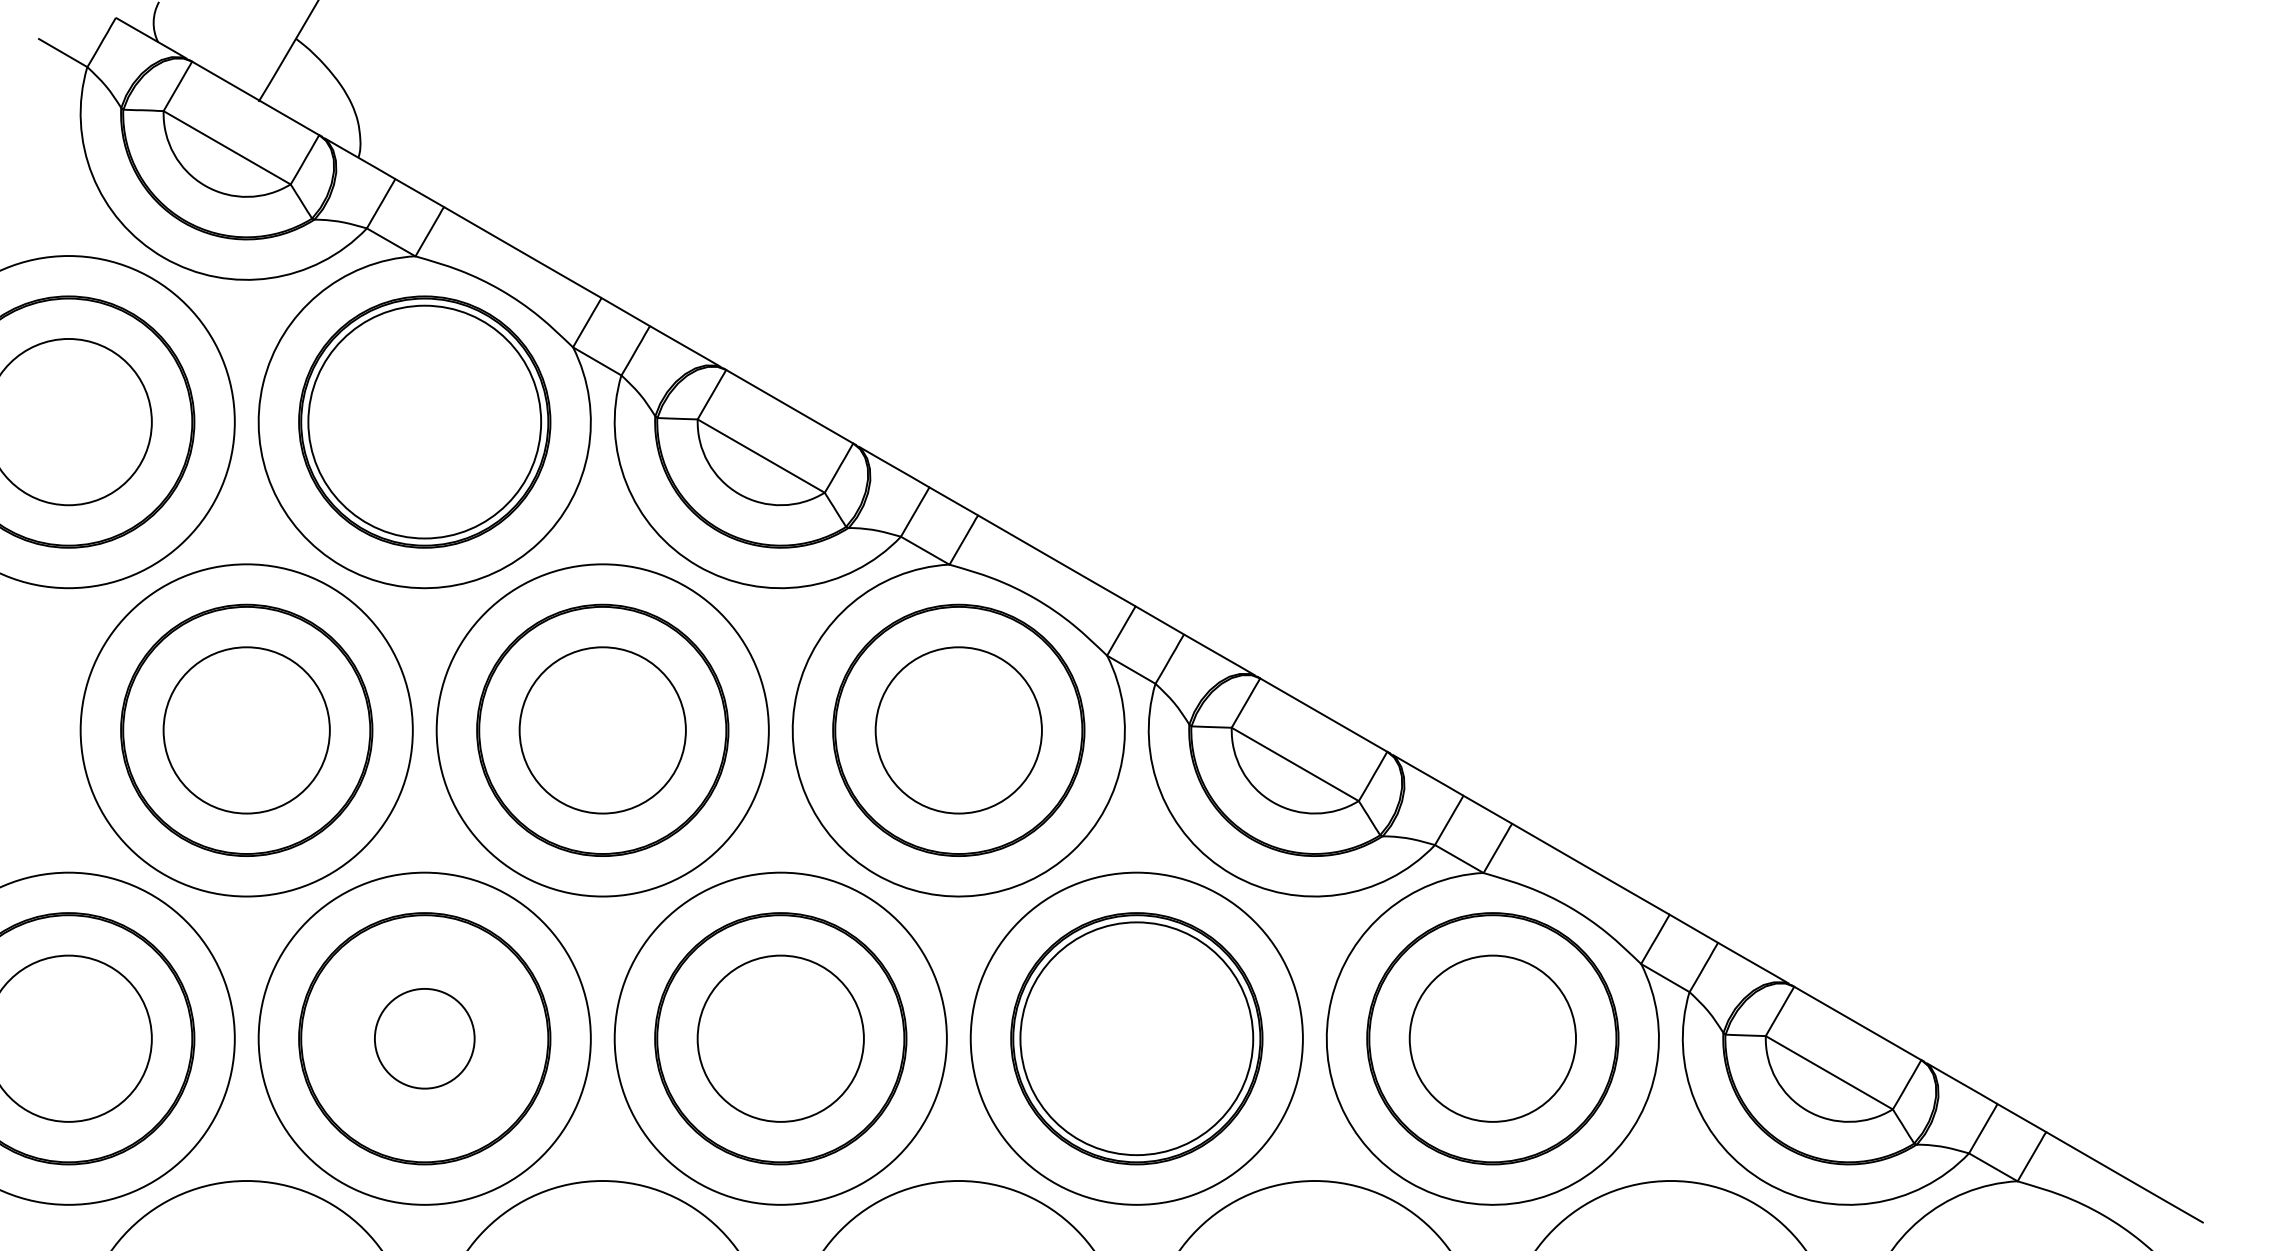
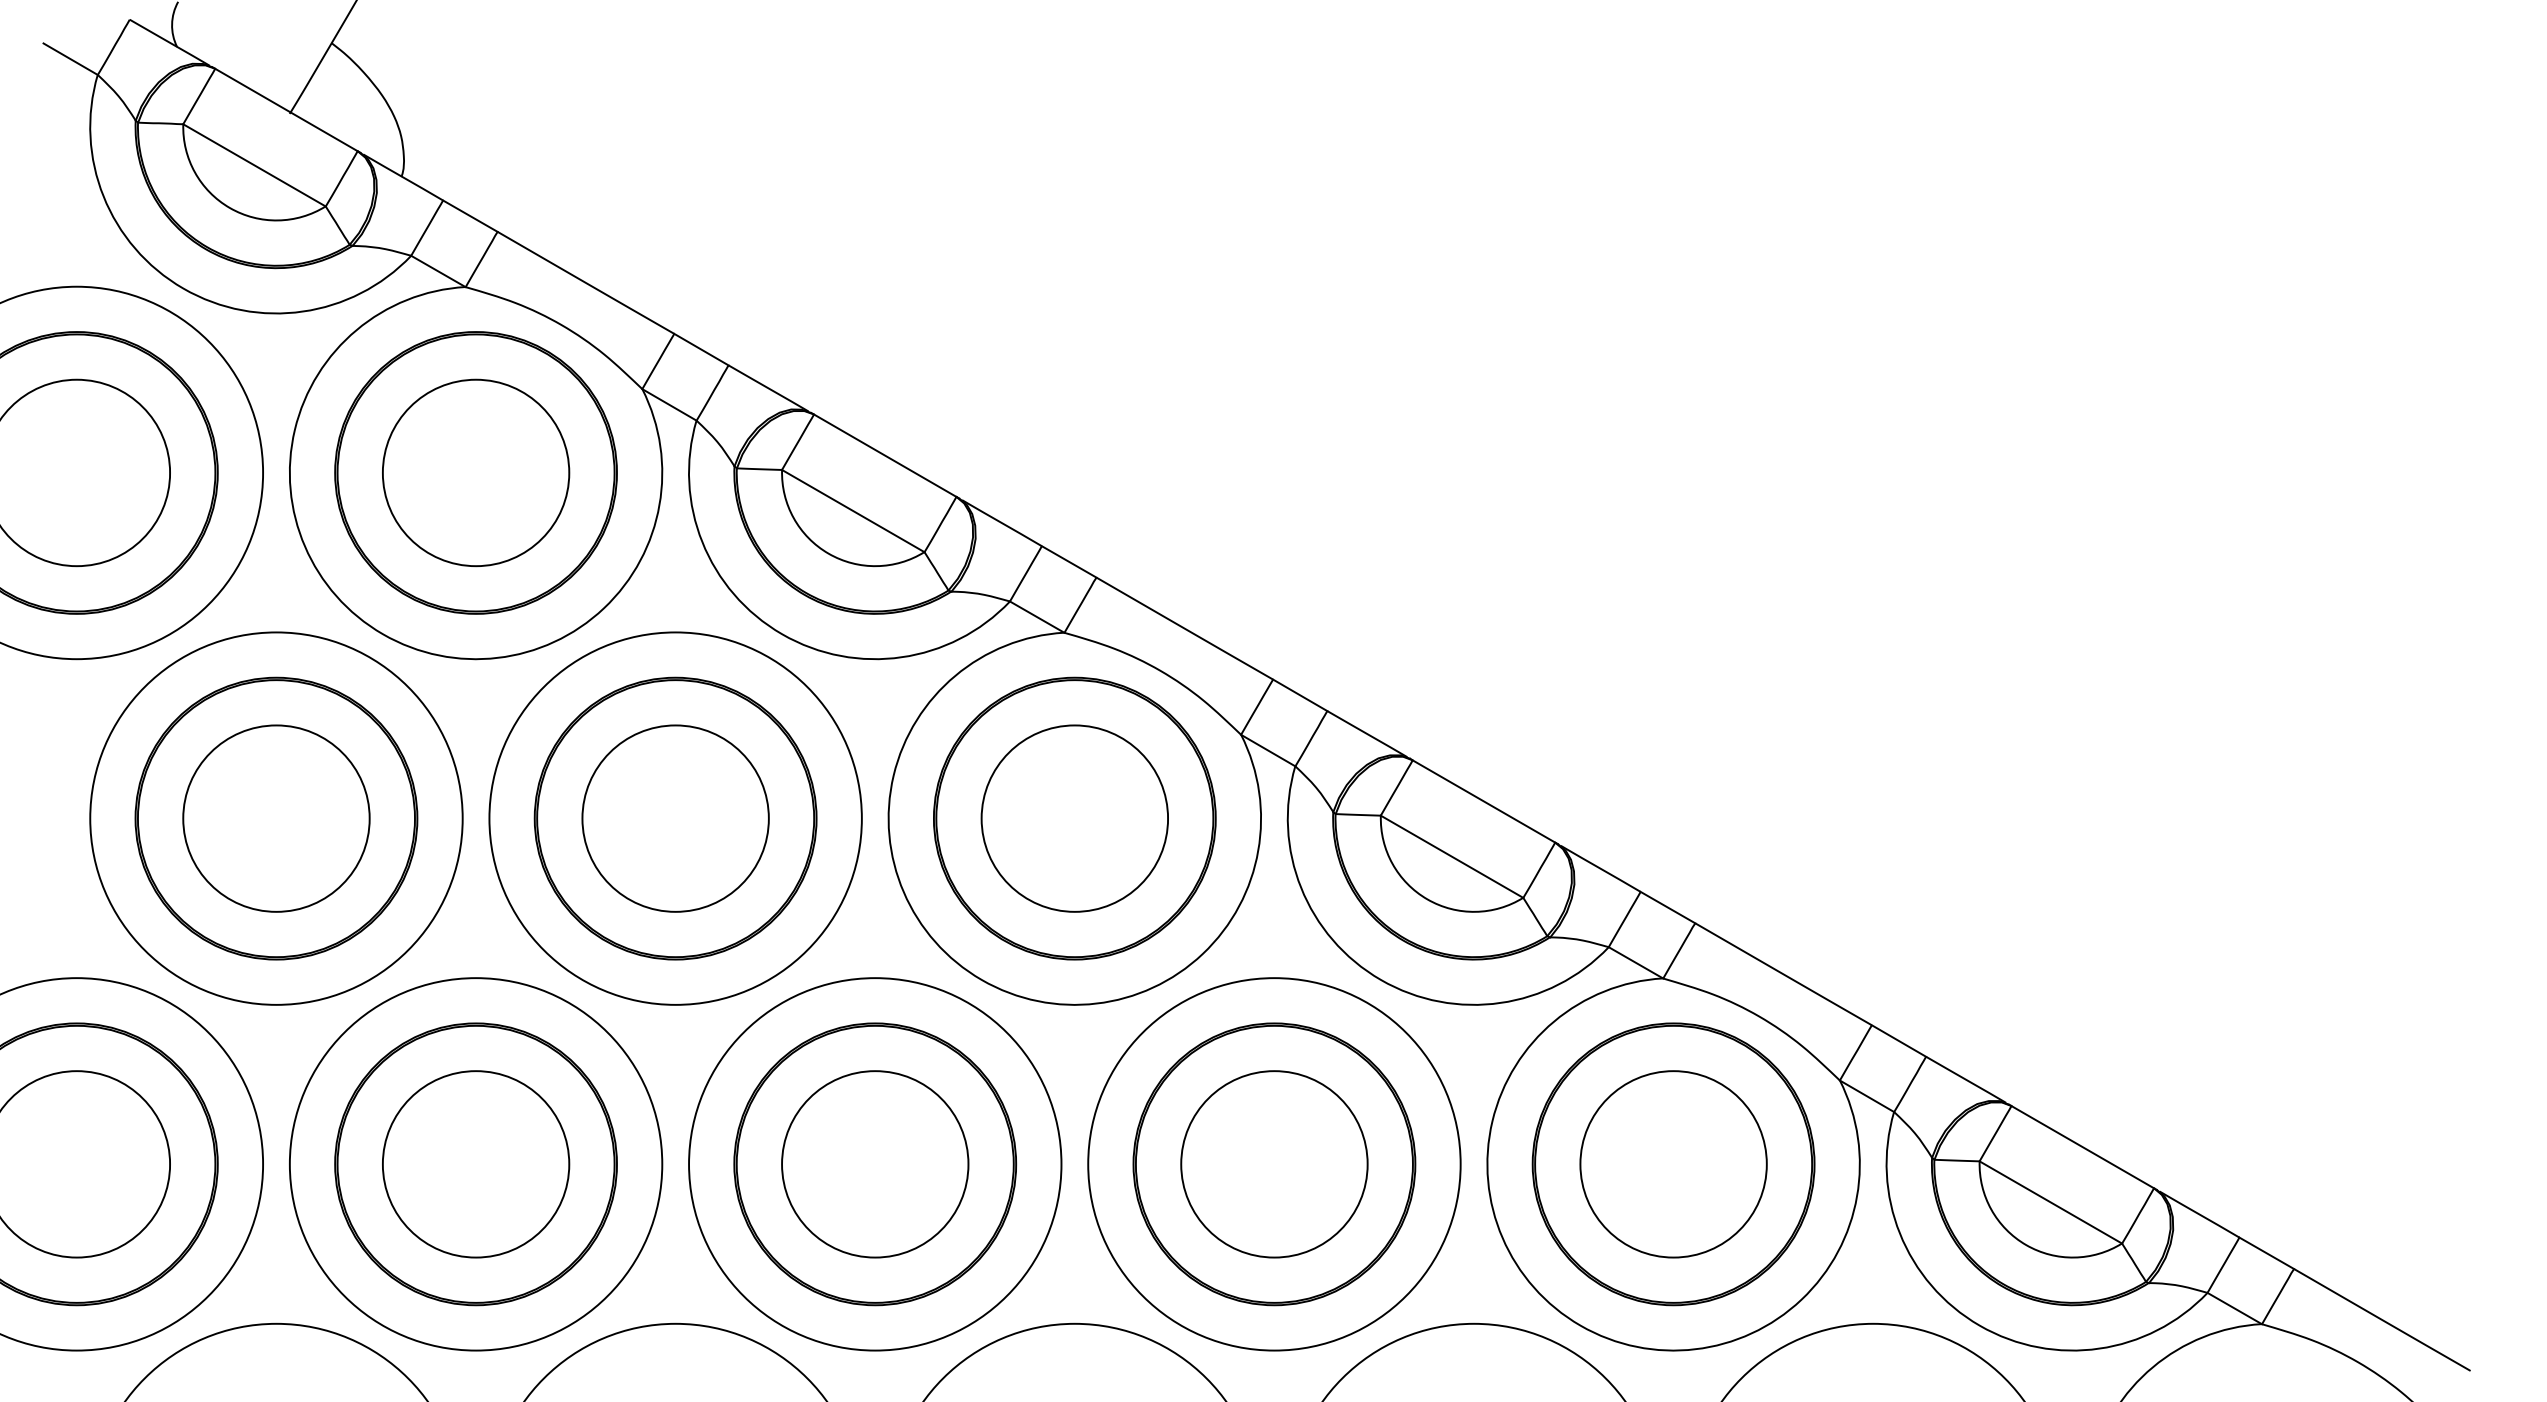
circle: (424, 421) -> (475, 472), size x0.71
circle: (424, 1038) -> (475, 1164), size x1.67
circle: (1136, 1038) -> (1274, 1164), size x0.71

